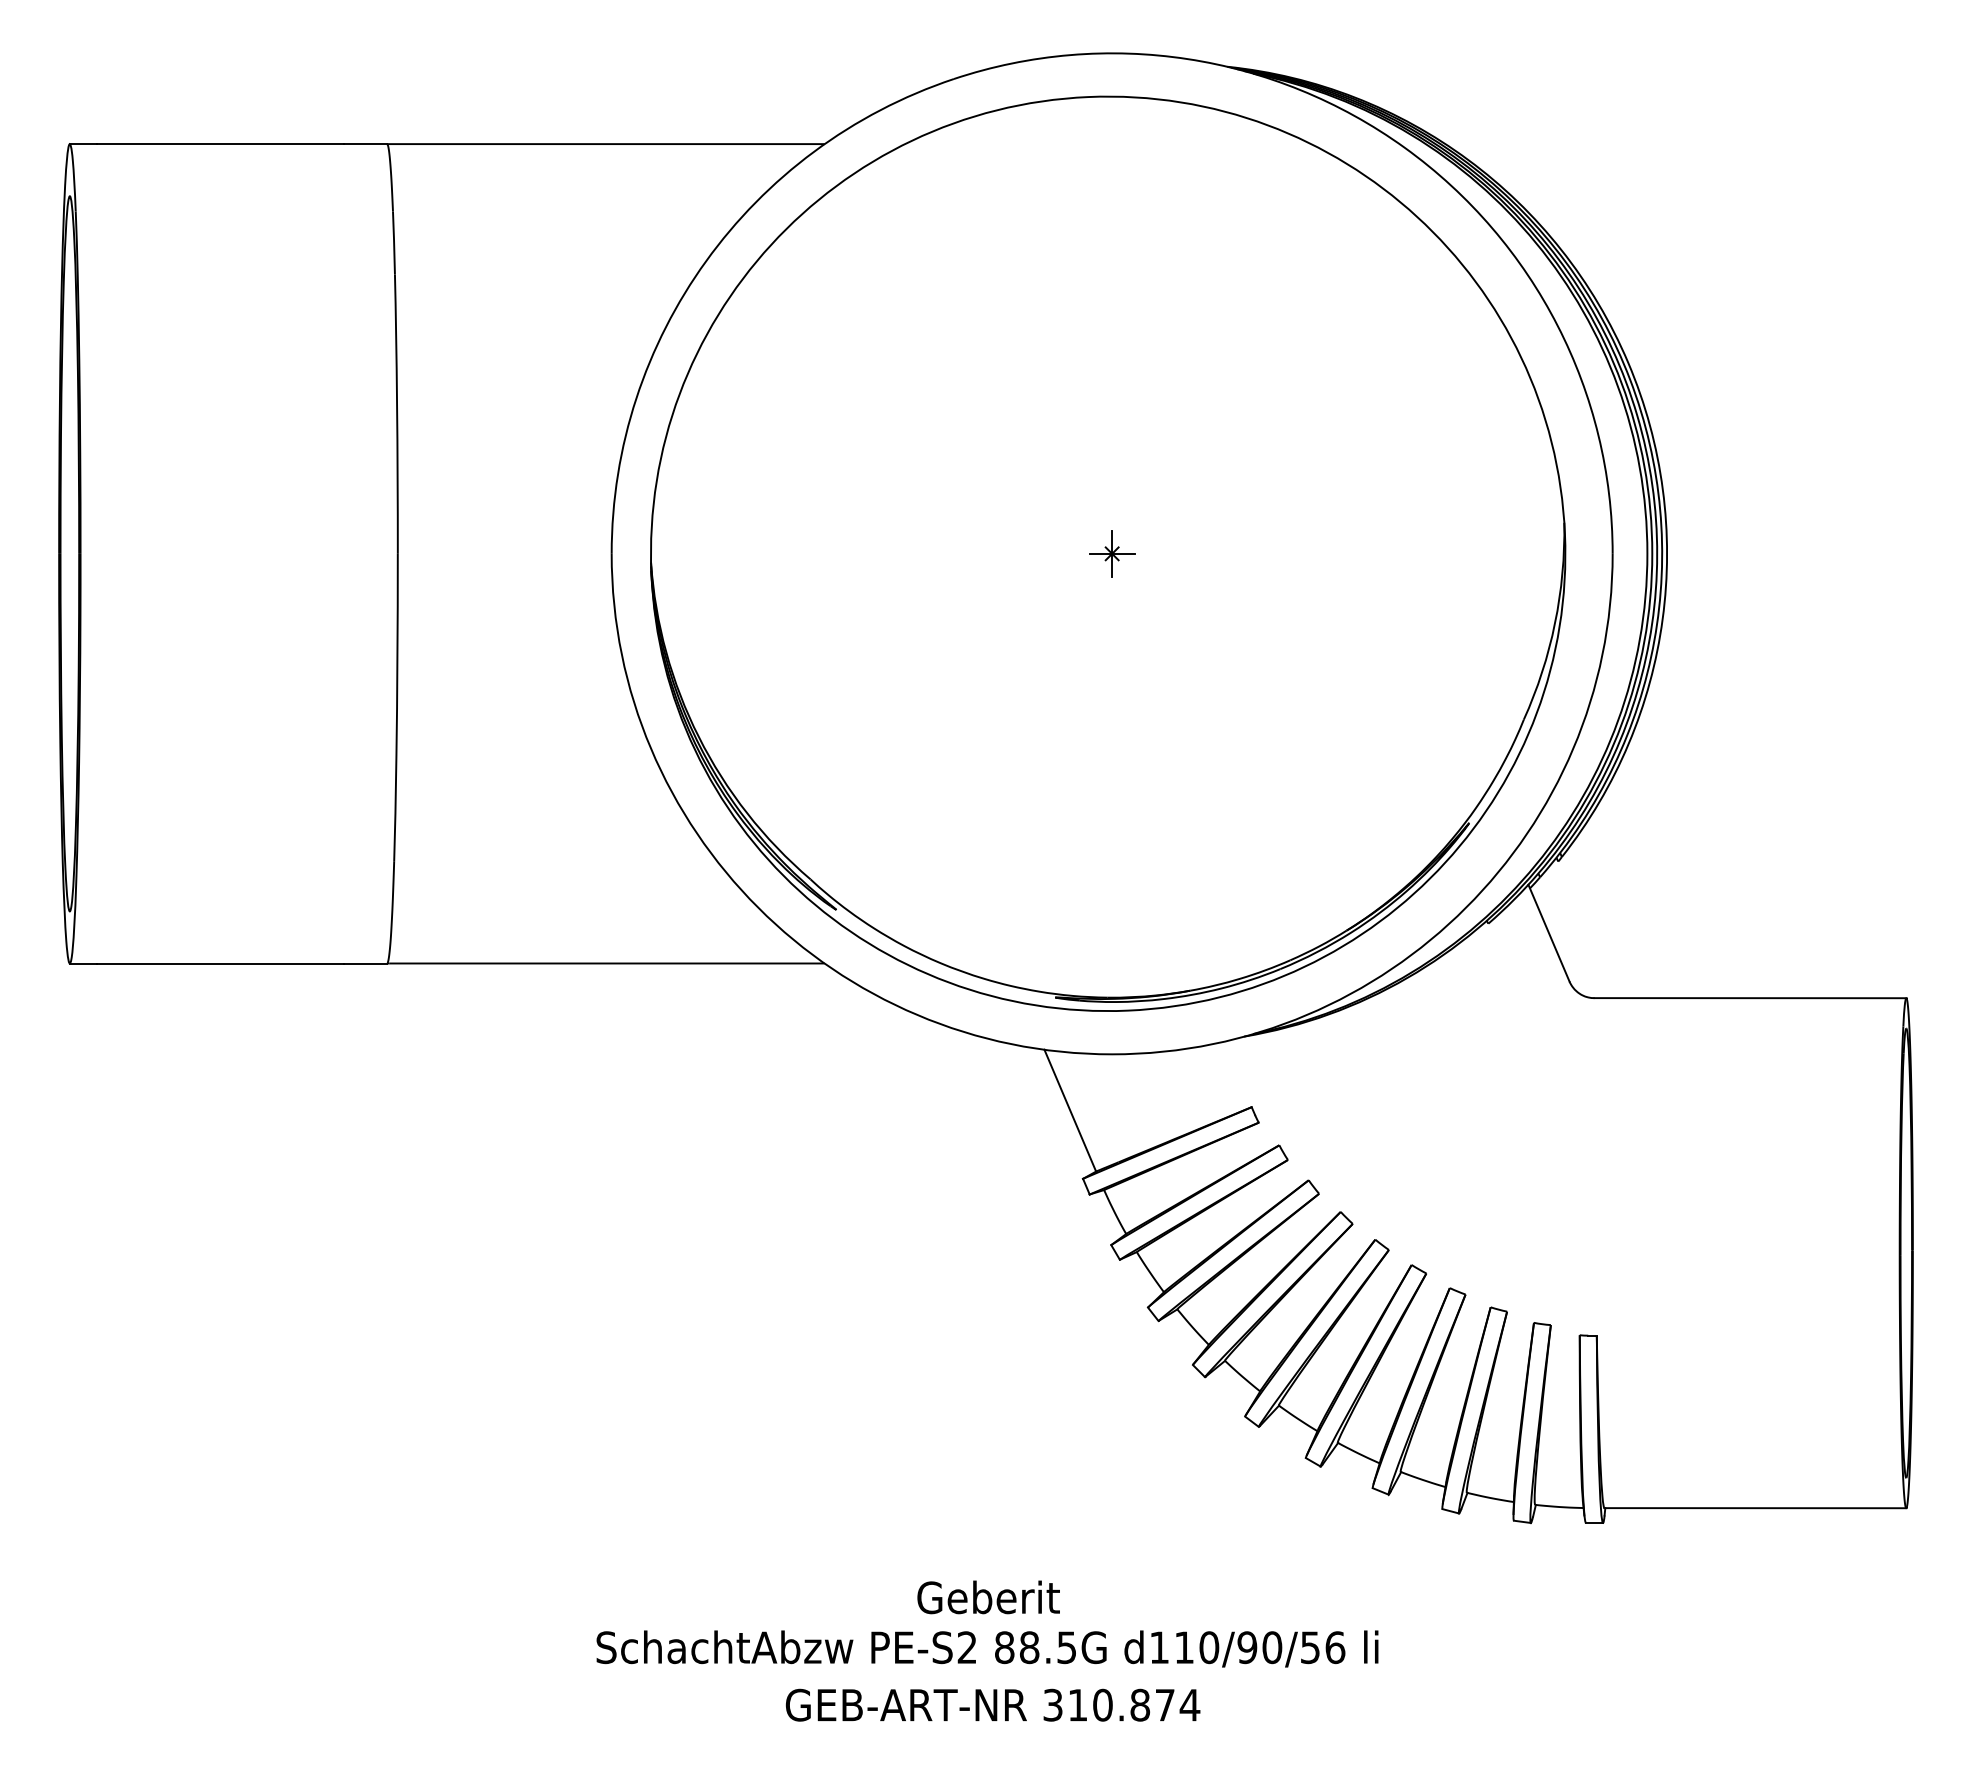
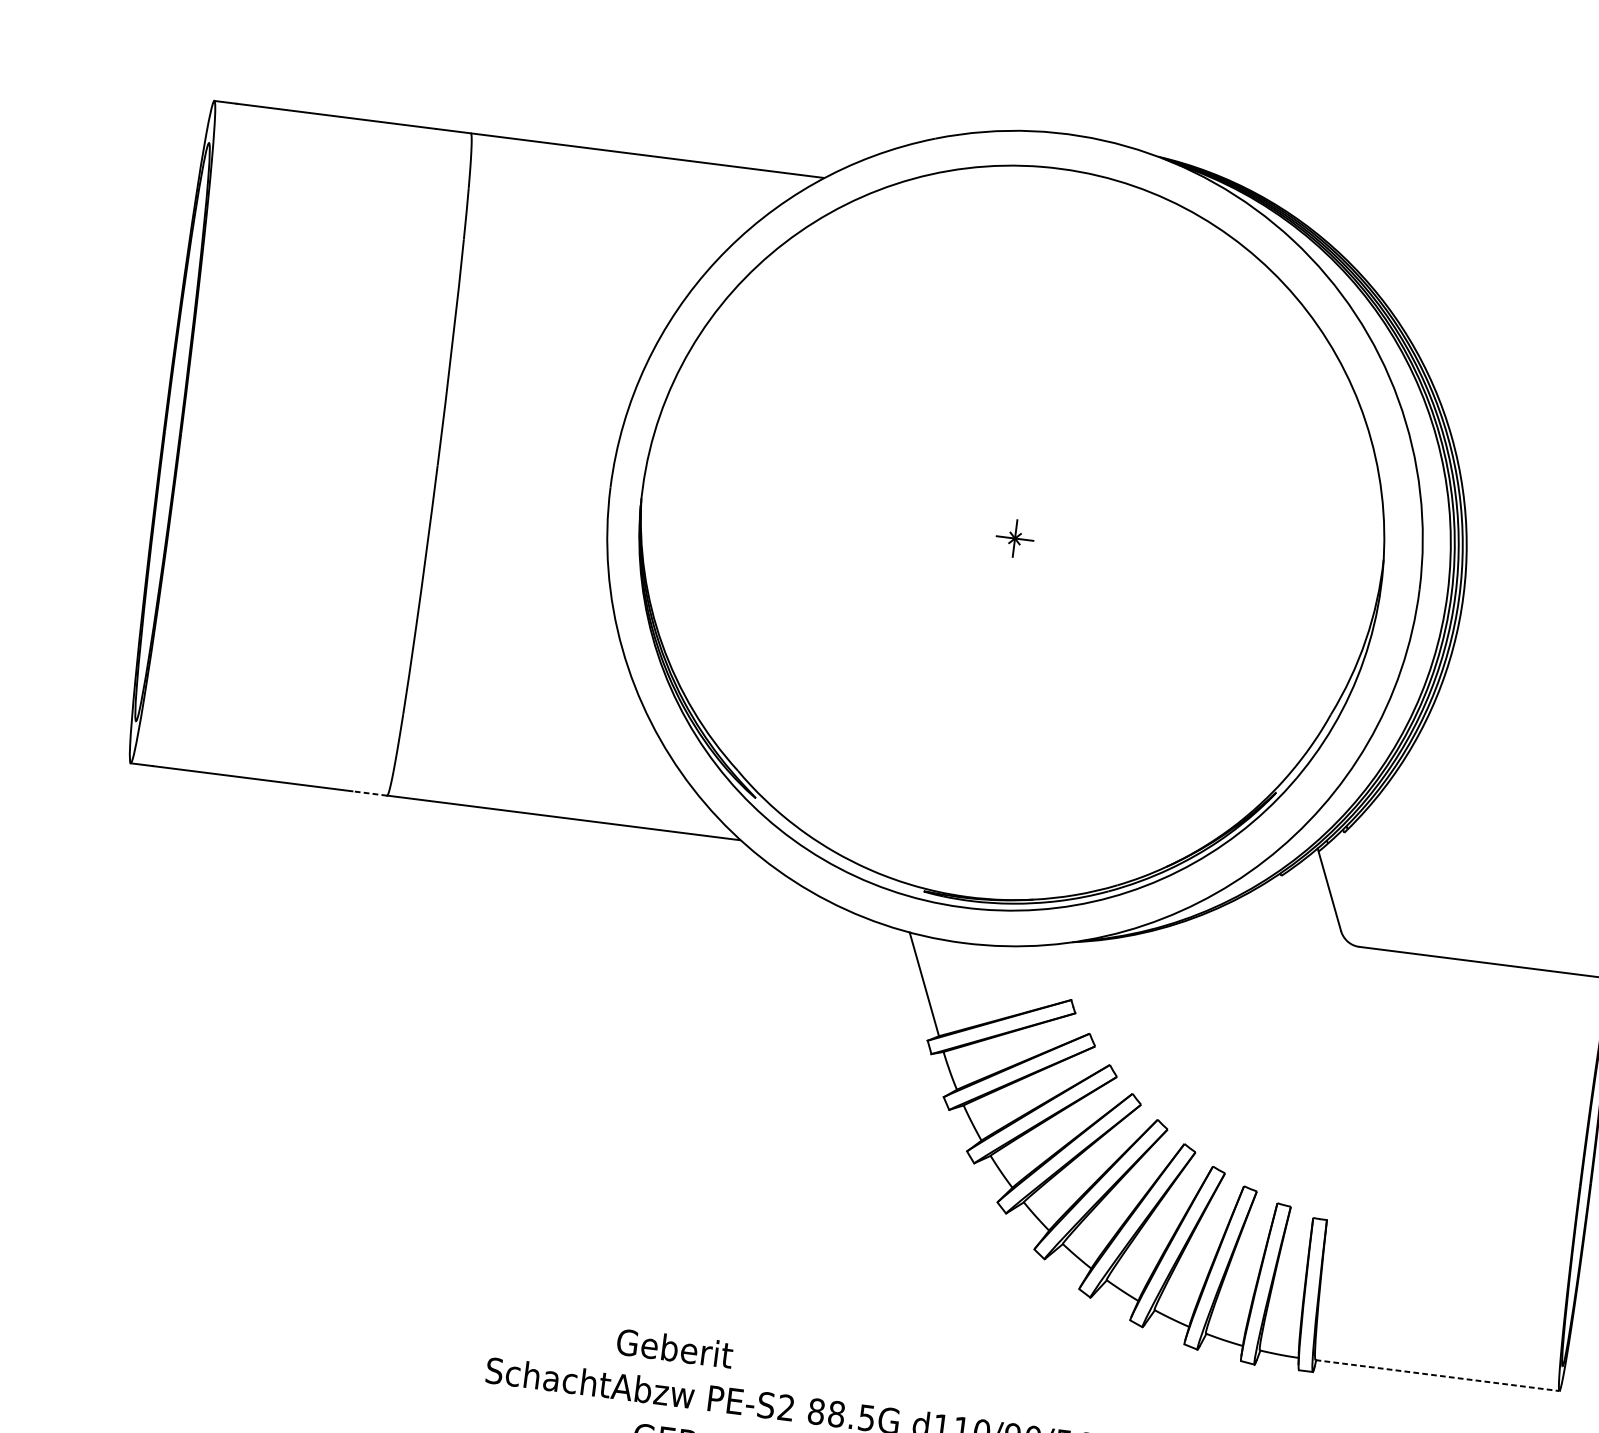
line: (365, 963) -> (369, 793), solid -> dashed
line: (1755, 1508) -> (1437, 1375), solid -> dashed
text: (988, 1597) -> (674, 1348), moved

